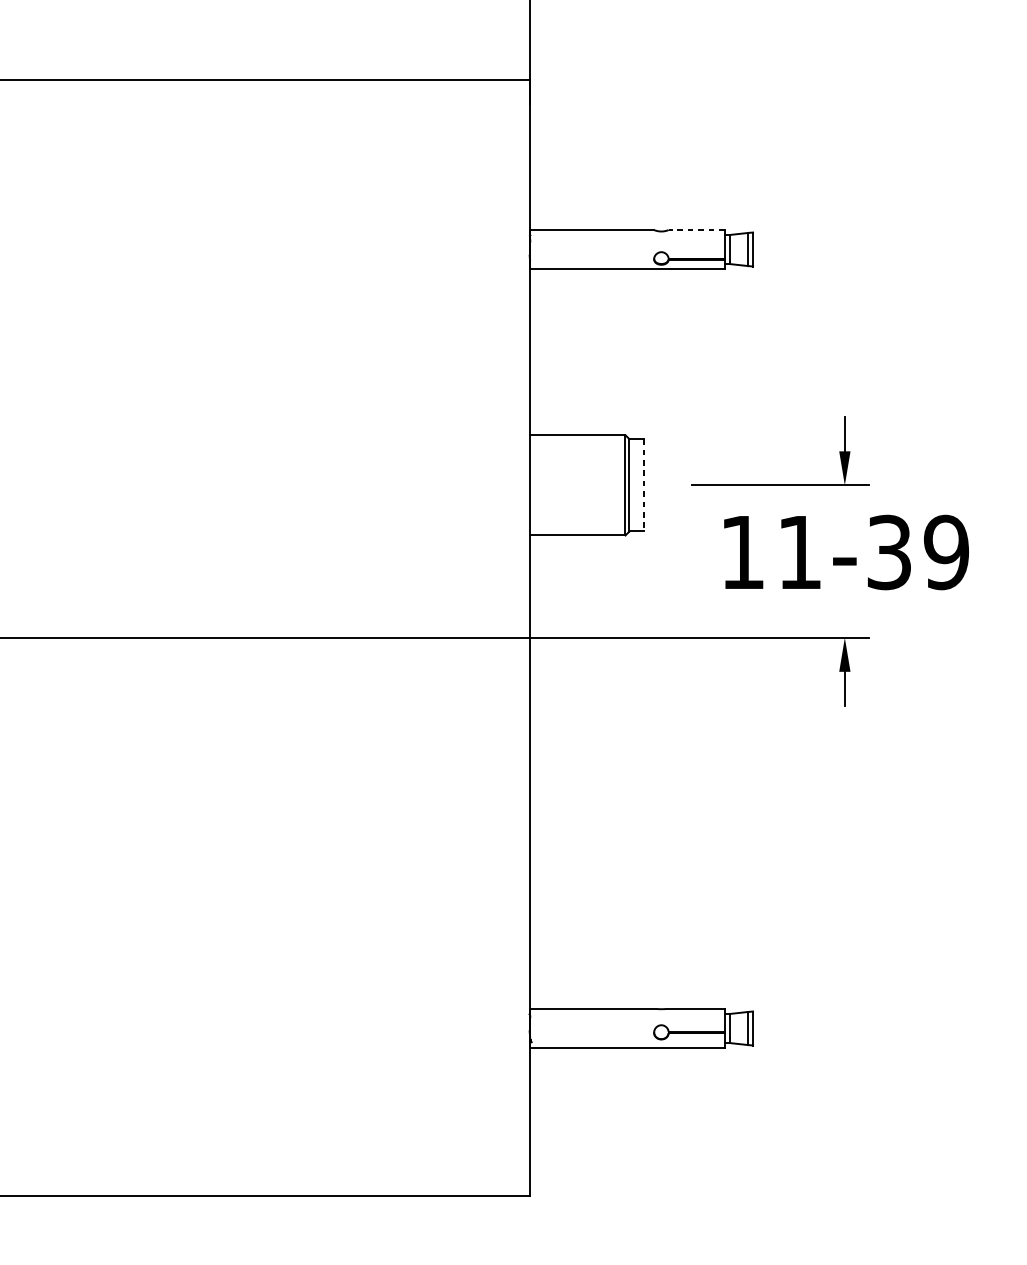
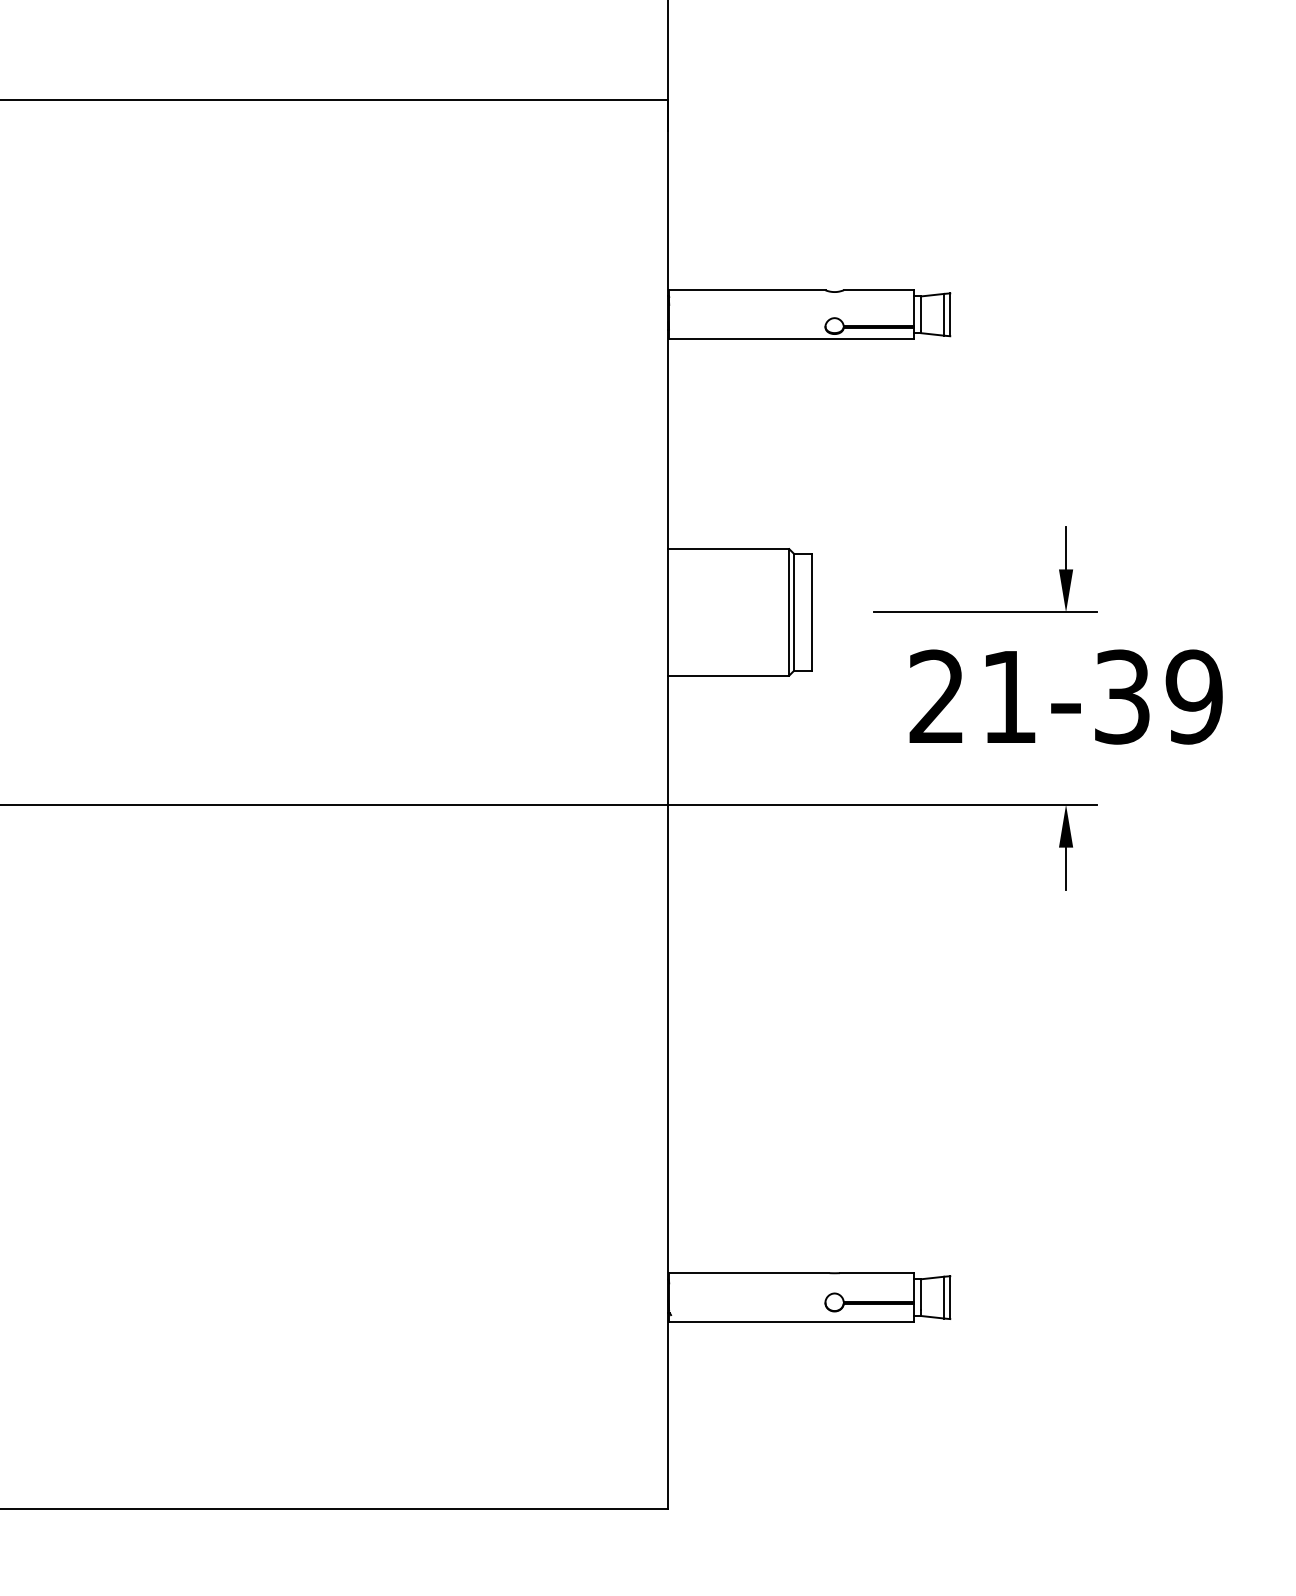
line: (696, 230) -> (878, 290), dashed -> solid
line: (643, 485) -> (812, 612), dashed -> solid
text: (741, 551) -> (935, 695), 11-39 -> 21-39

